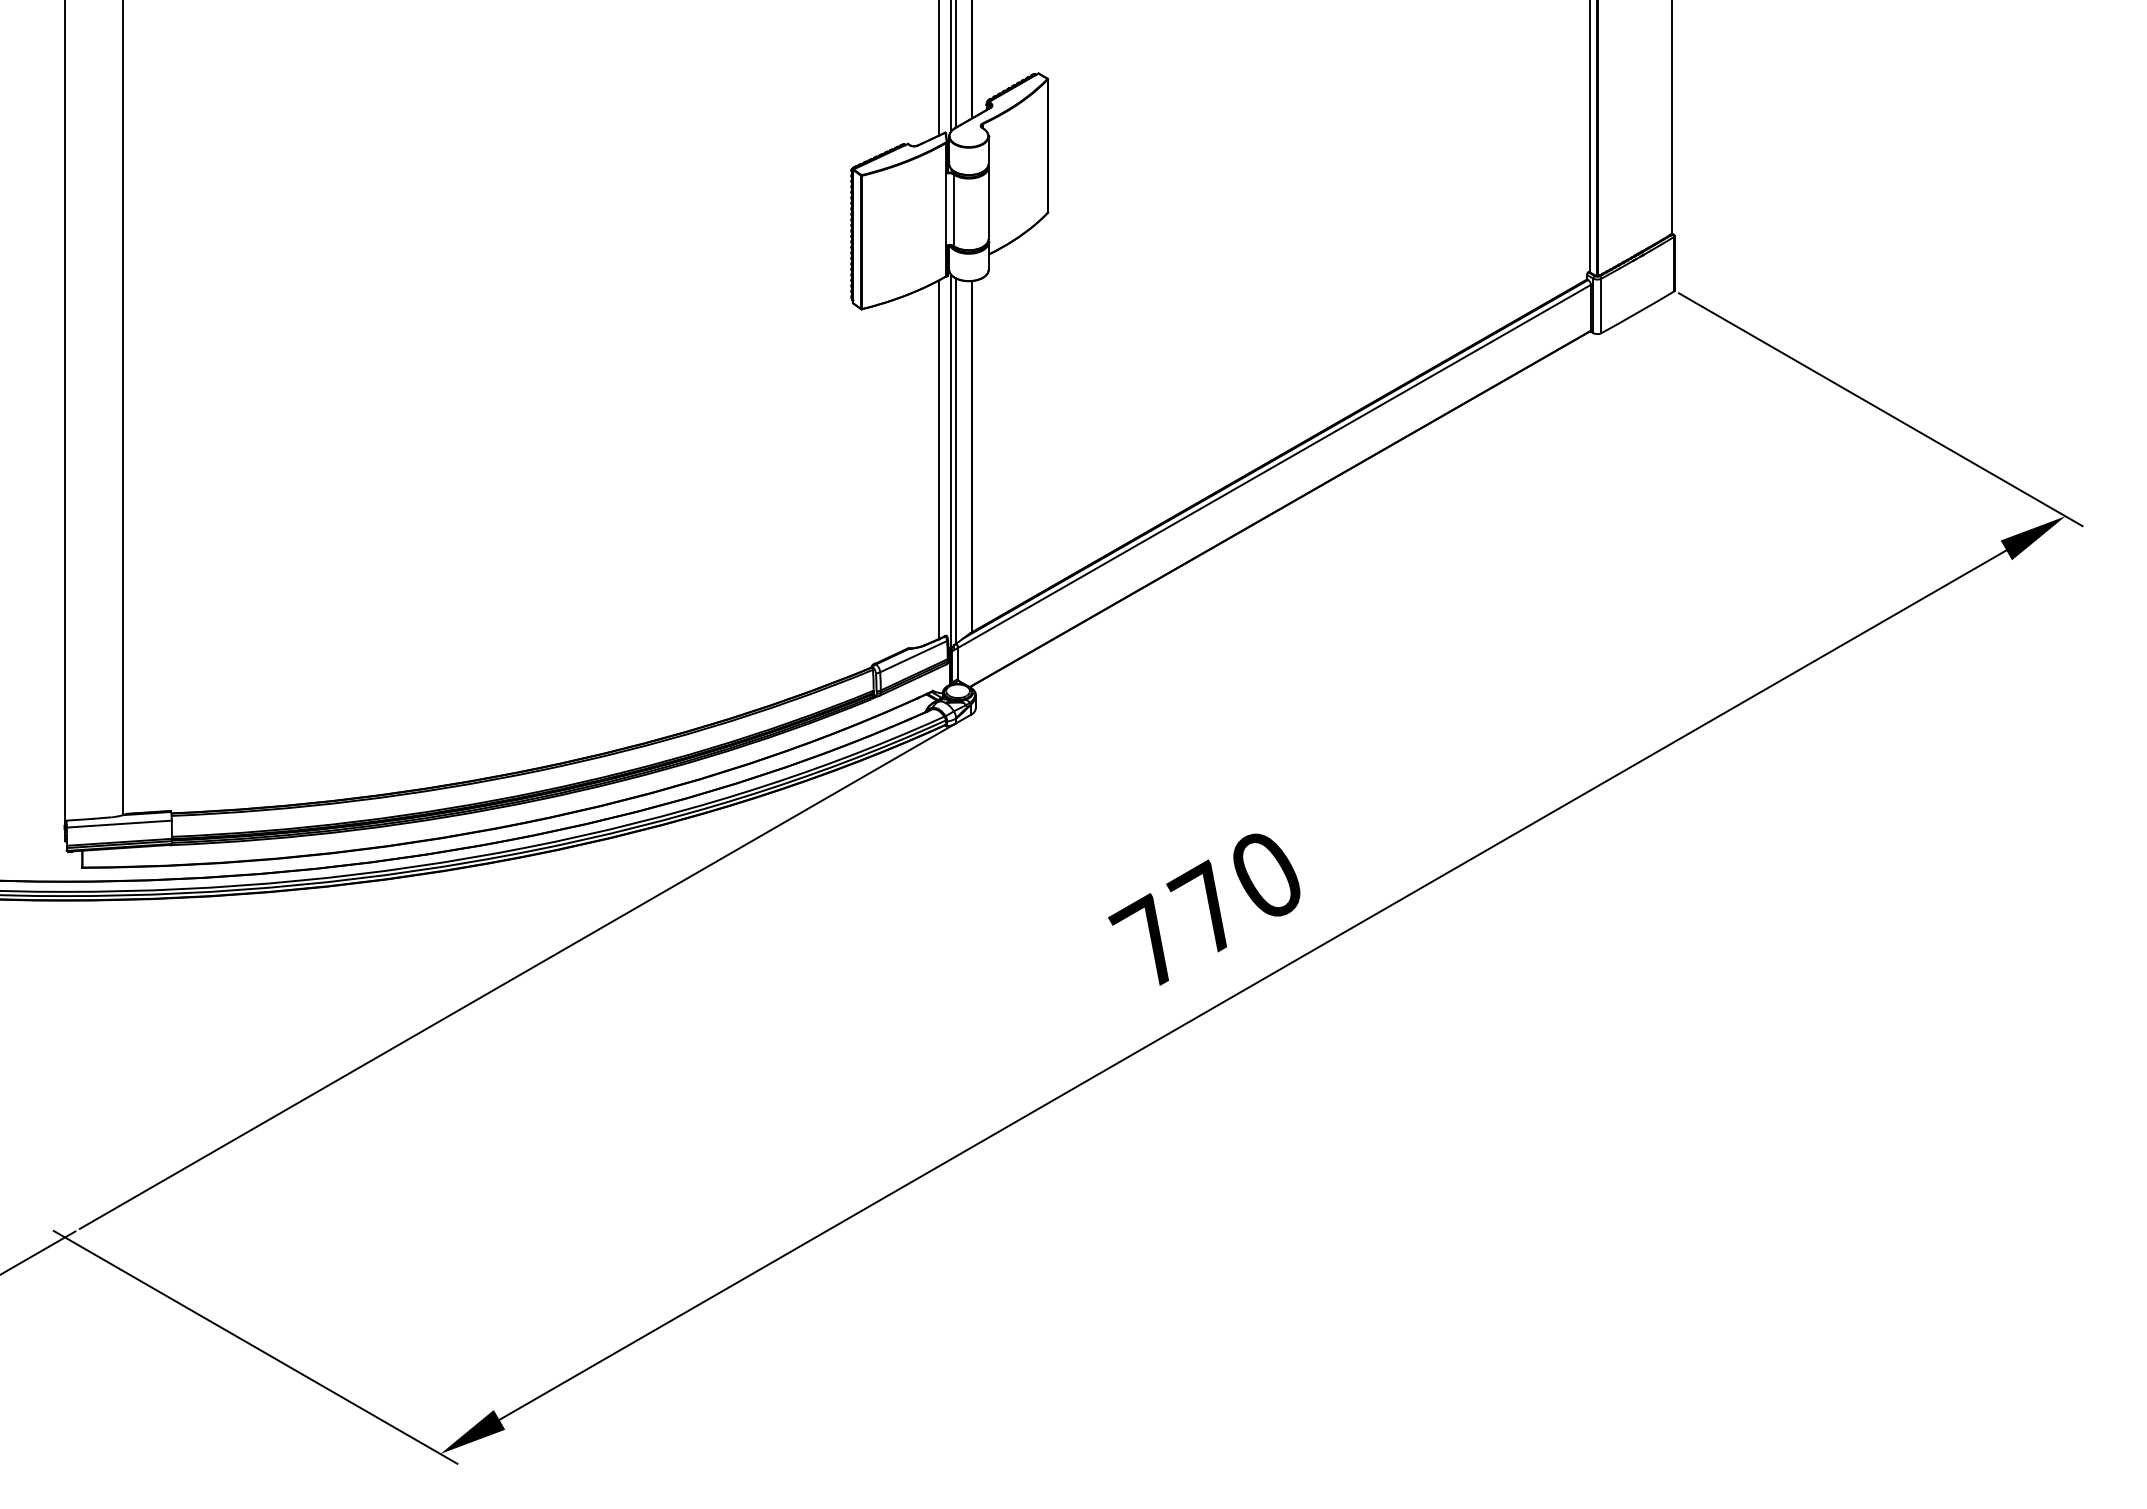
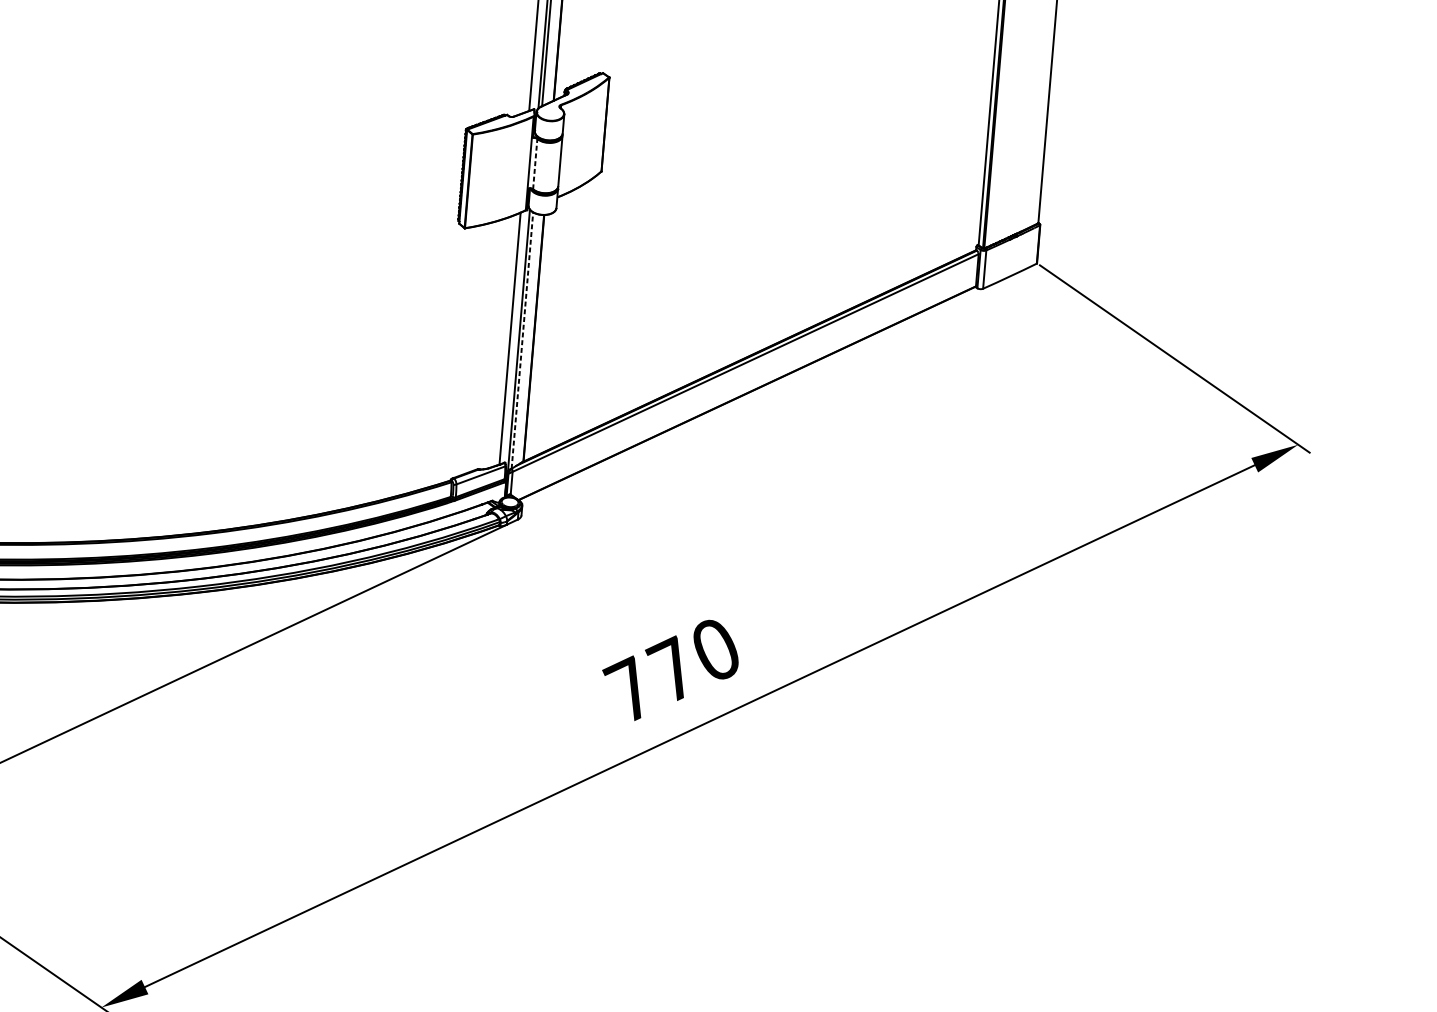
line: (953, 210) -> (535, 164), solid -> dashed
line: (956, 461) -> (522, 340), solid -> dashed

